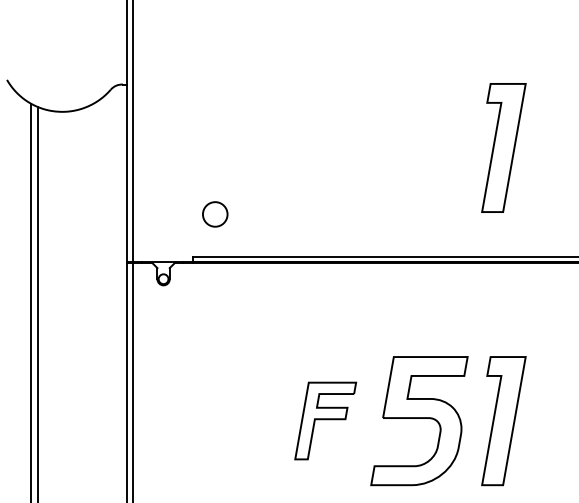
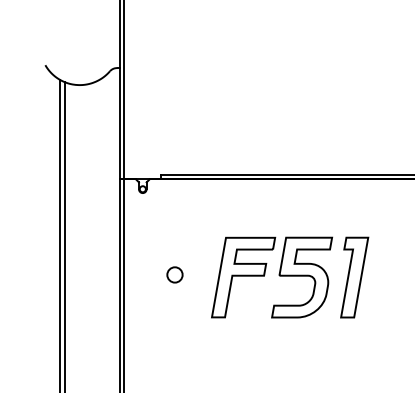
part: (503, 147) -> (354, 107), removed
circle: (214, 213) -> (174, 274), moved
part: (325, 420) -> (243, 277), size x1.67

